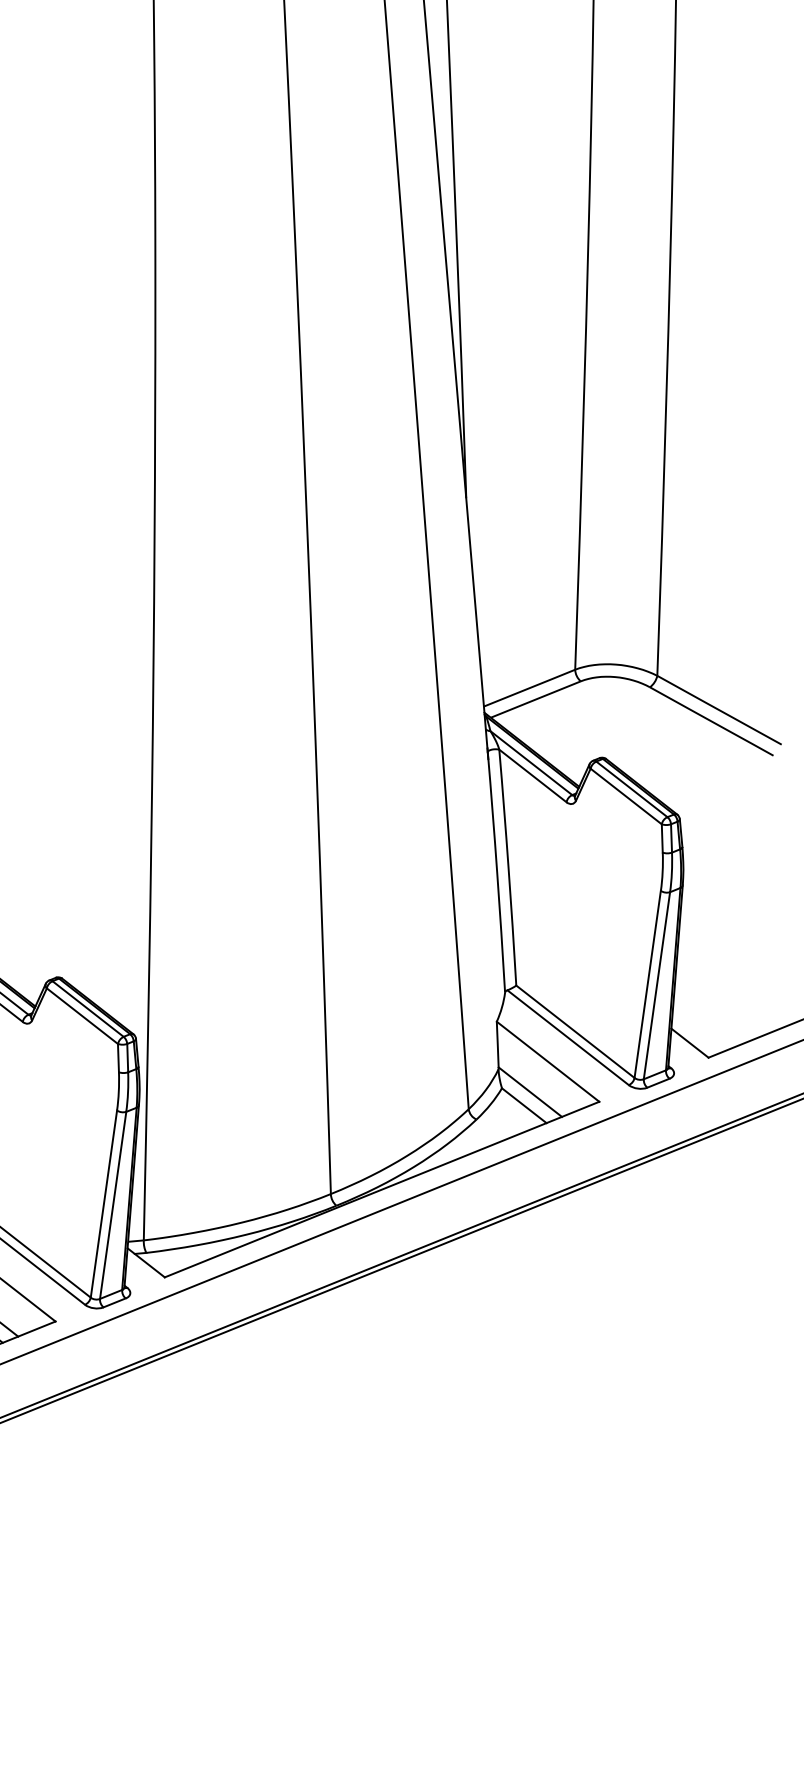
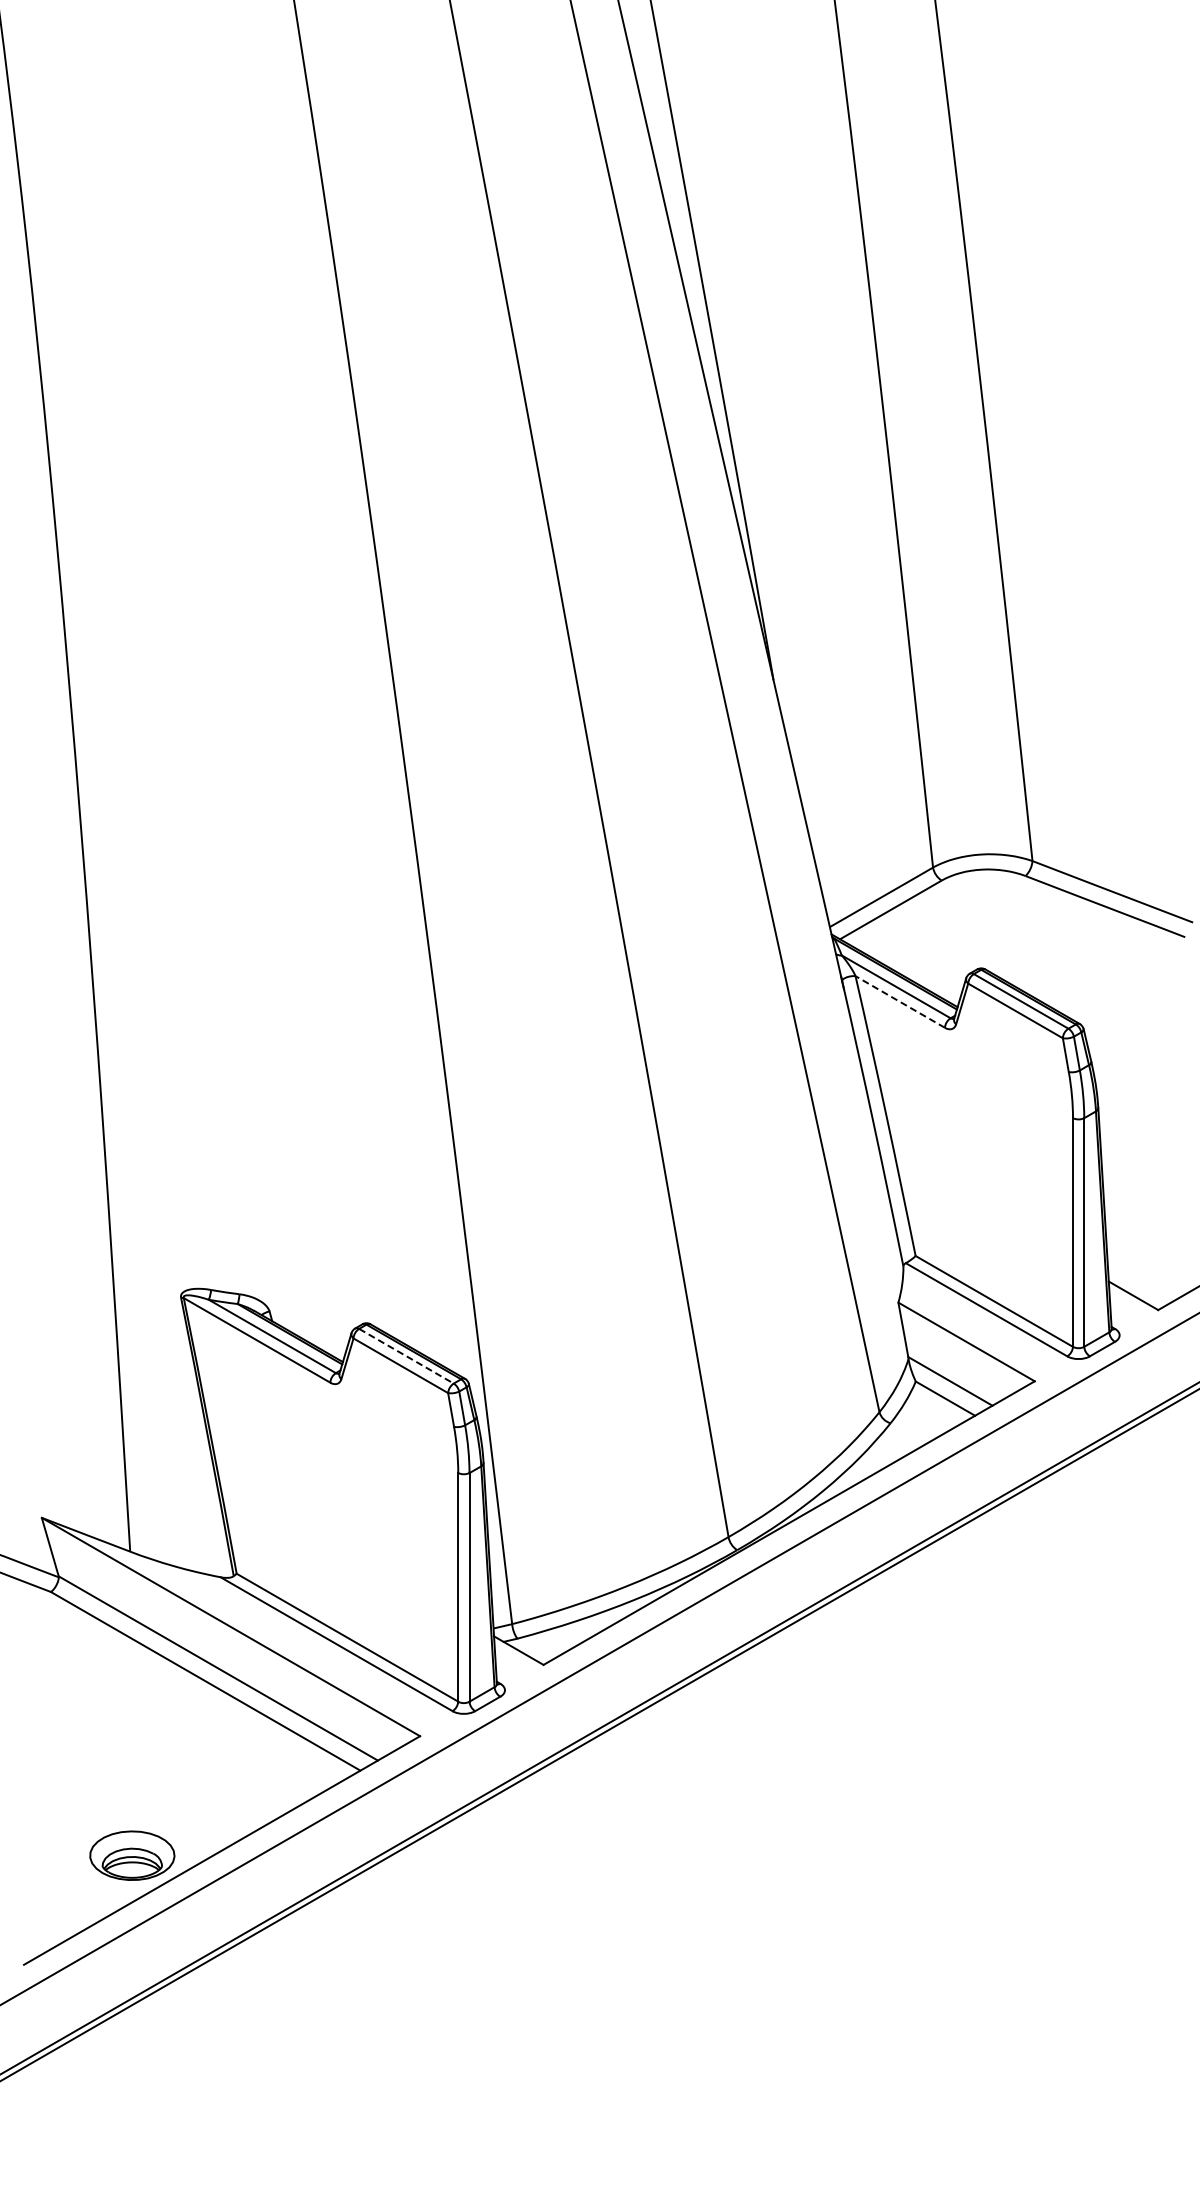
line: (533, 775) -> (900, 1001), solid -> dashed
line: (88, 1009) -> (406, 1356), solid -> dashed

